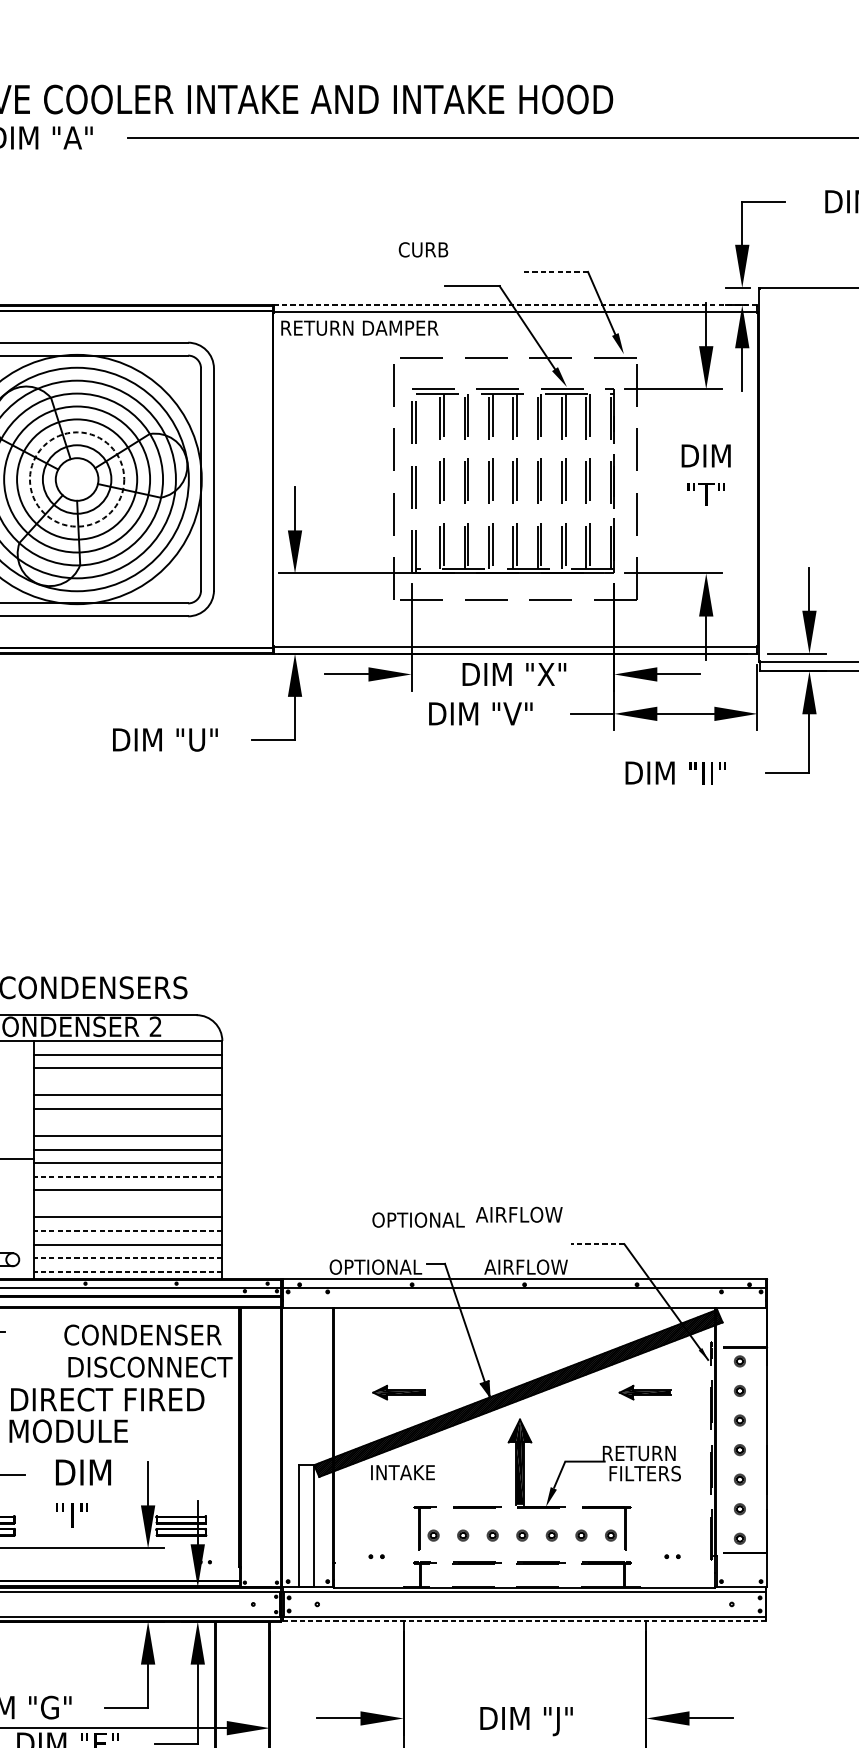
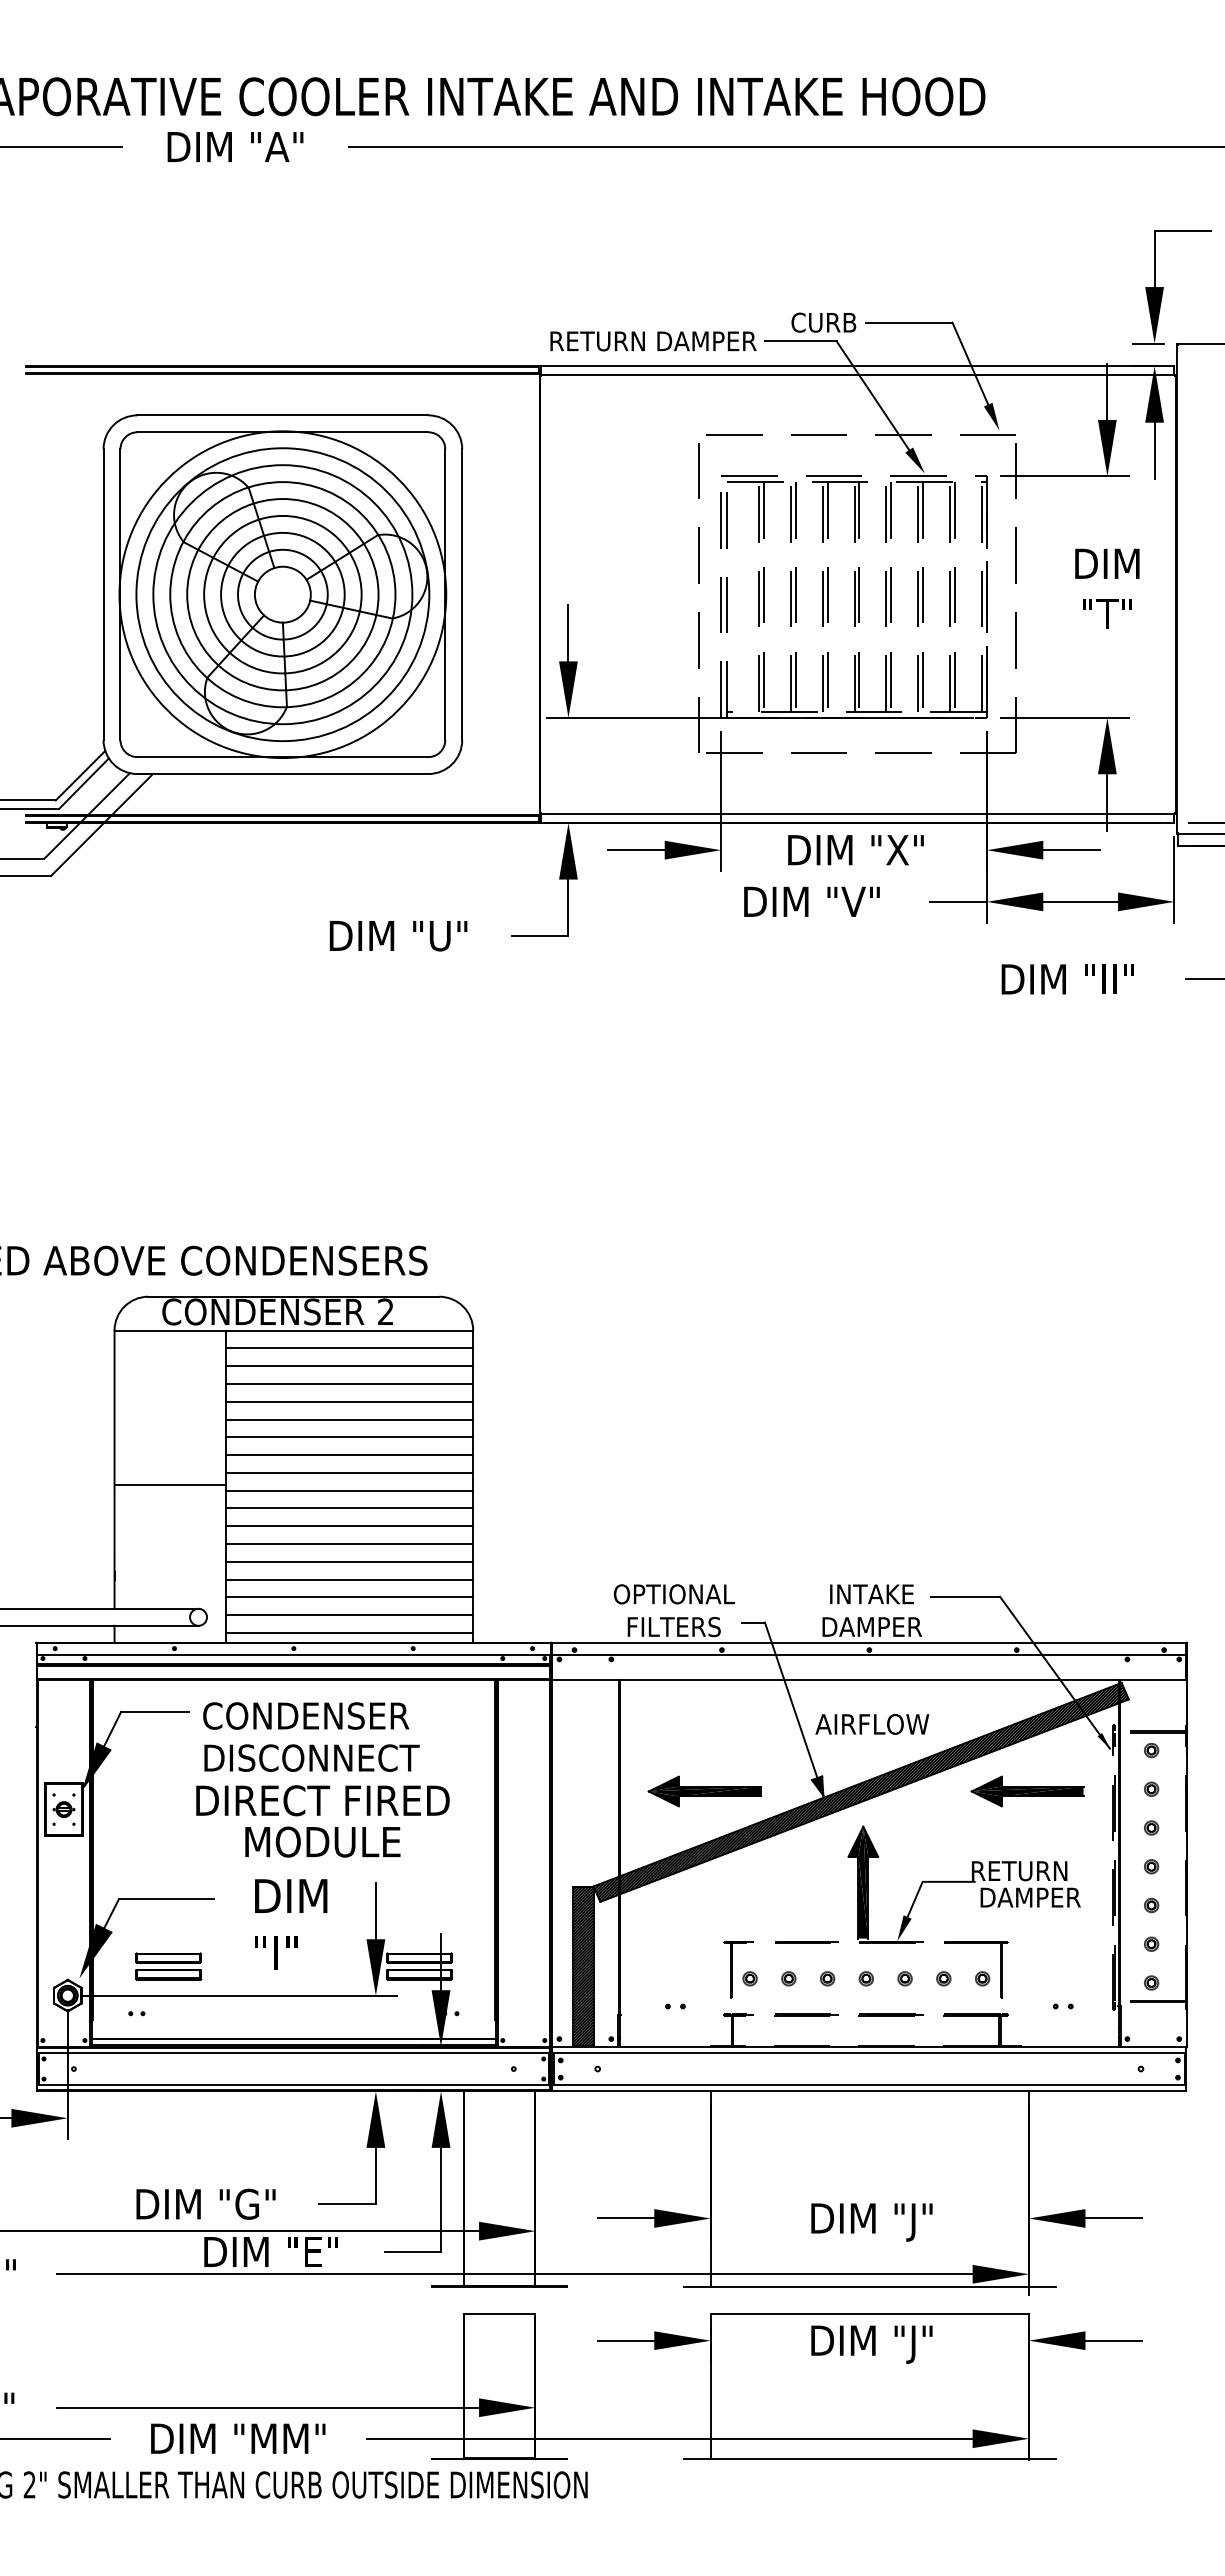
text: (423, 249) -> (823, 322), moved
line: (554, 271) -> (908, 322), dashed -> solid
line: (515, 305) -> (857, 366), dashed -> solid
text: (359, 328) -> (653, 341), moved
circle: (76, 479) -> (282, 594), dashed -> solid
line: (127, 1081) -> (349, 1383), added
line: (127, 1122) -> (349, 1437), added
line: (127, 1176) -> (349, 1508), dashed -> solid
line: (127, 1203) -> (349, 1543), added
text: (519, 1214) -> (872, 1723), moved
text: (417, 1220) -> (673, 1594), moved
line: (127, 1230) -> (349, 1579), dashed -> solid
line: (597, 1243) -> (965, 1596), dashed -> solid
line: (127, 1258) -> (349, 1615), dashed -> solid
text: (375, 1266) -> (673, 1626), OPTIONAL -> FILTERS
text: (526, 1266) -> (871, 1626), AIRFLOW -> DAMPER
line: (127, 1271) -> (349, 1632), dashed -> solid
text: (143, 1334) -> (306, 1715), moved
text: (150, 1366) -> (311, 1757), moved
part: (398, 1392) -> (704, 1791), size x1.67
part: (645, 1392) -> (1027, 1791), size x1.67
text: (68, 1430) -> (322, 1841), moved
text: (402, 1472) -> (871, 1594), moved
text: (648, 1473) -> (1031, 1897), FILTERS -> DAMPER
hatch: (306, 1525) -> (583, 1965), added
line: (524, 1621) -> (869, 2091), dashed -> solid

